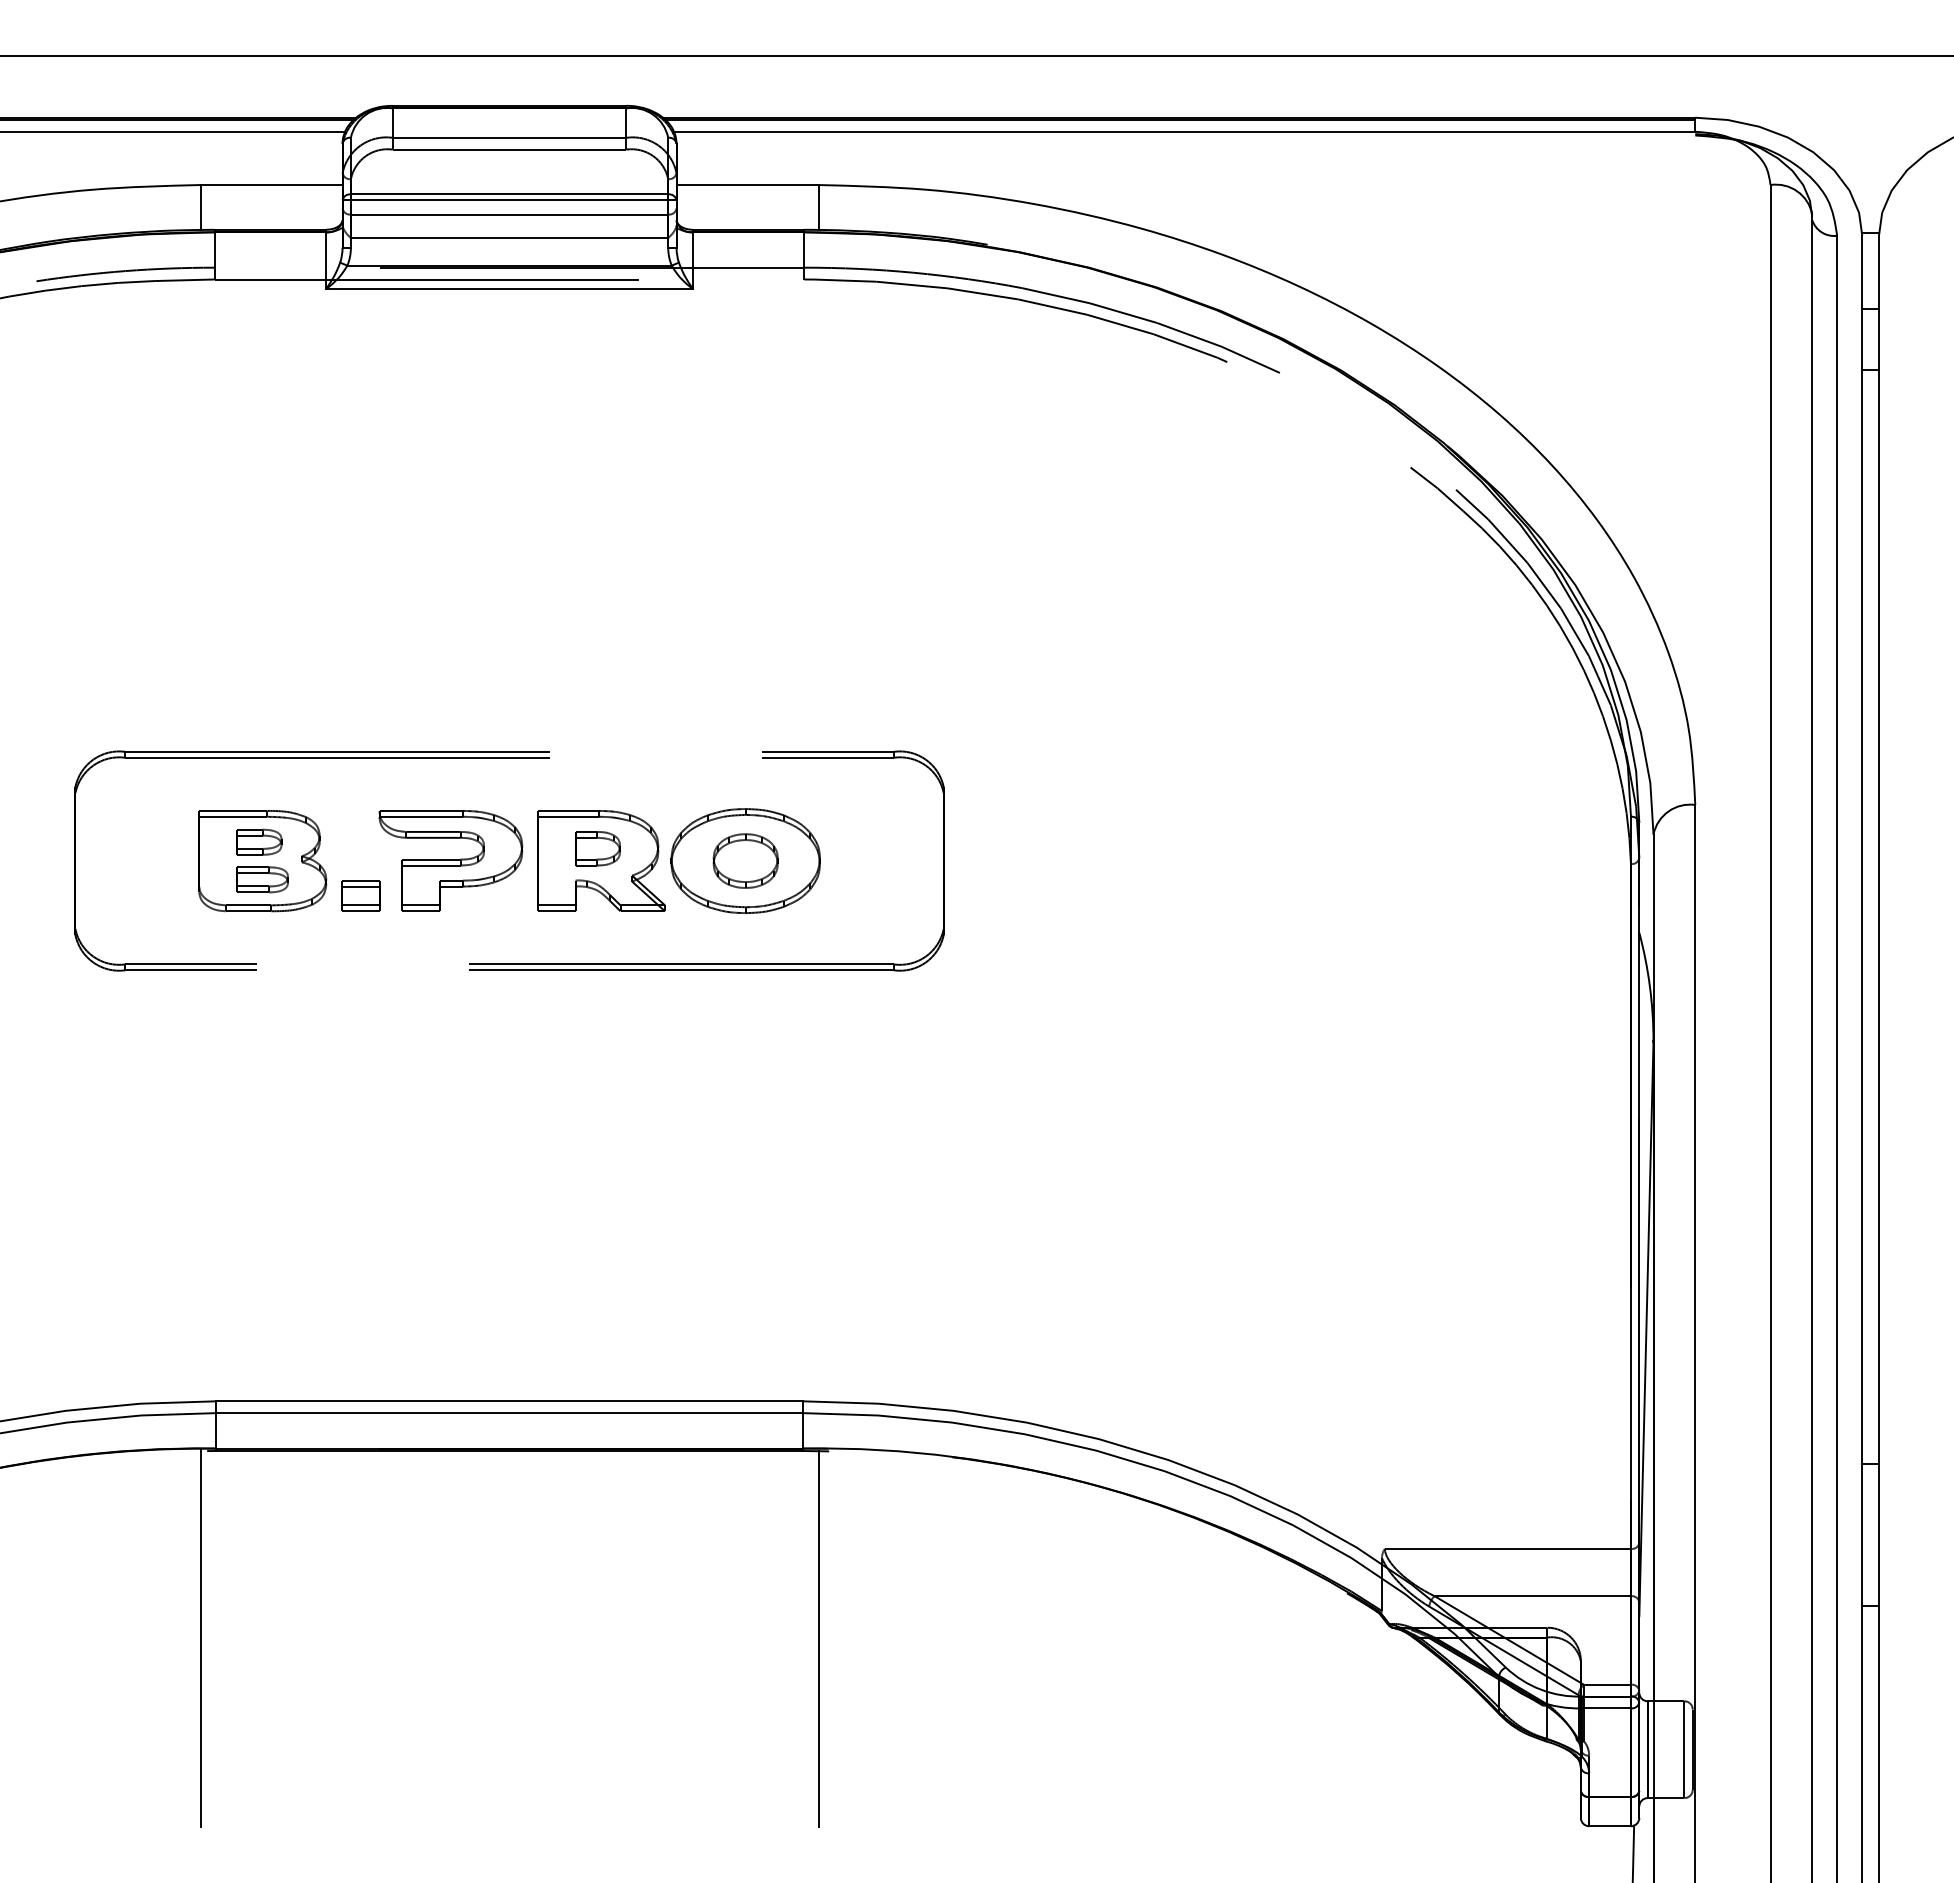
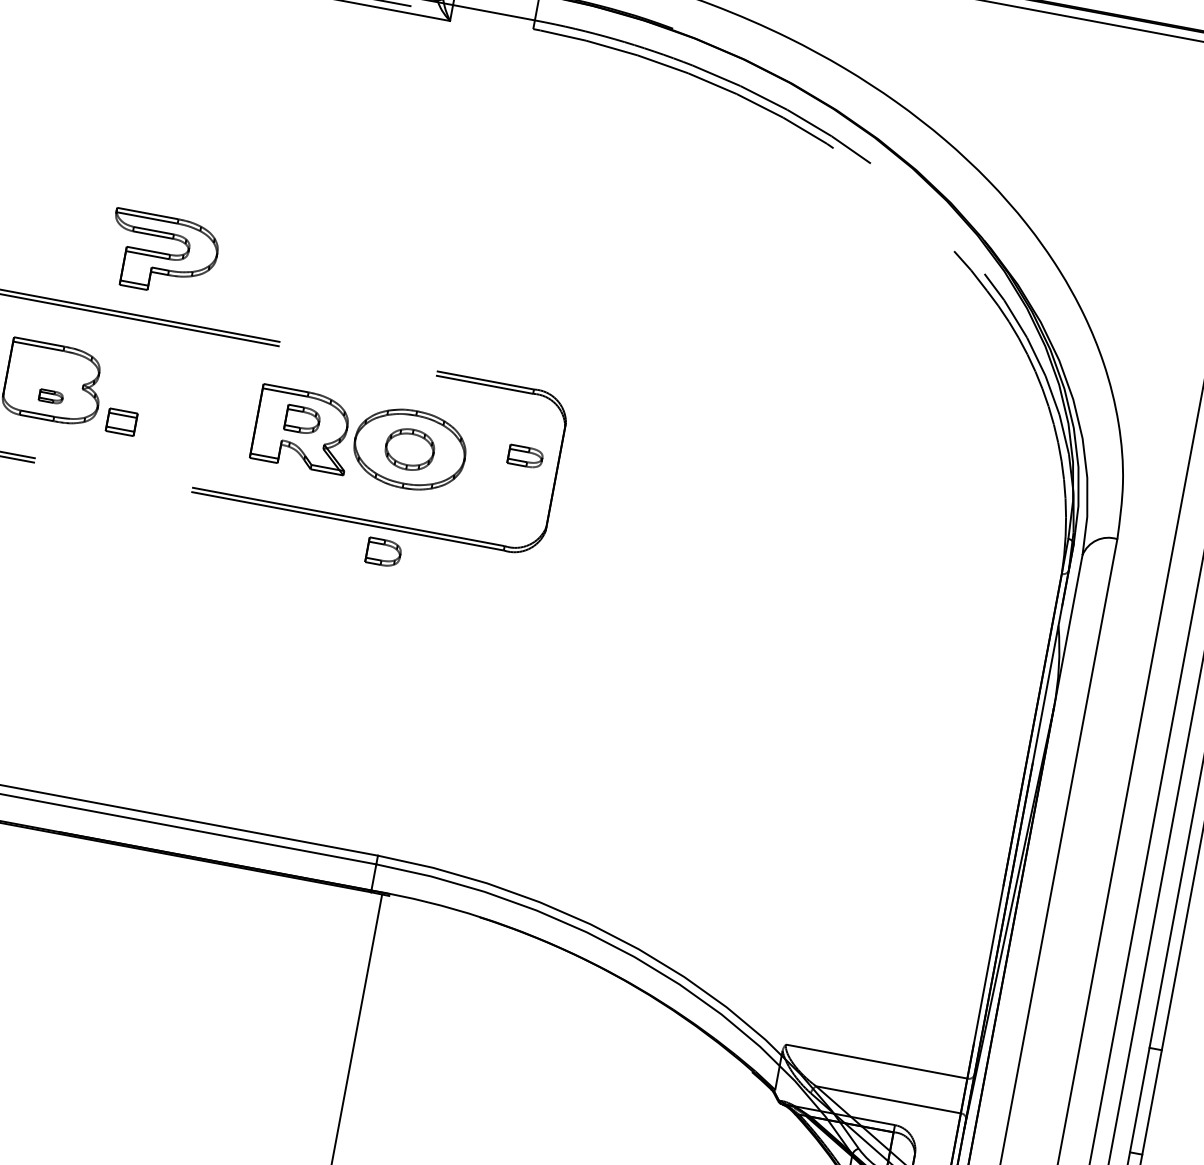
part: (259, 841) -> (525, 456), moved
part: (450, 860) -> (162, 254), moved
part: (262, 879) -> (51, 396), size x0.6
part: (736, 1002) -> (383, 552), added

